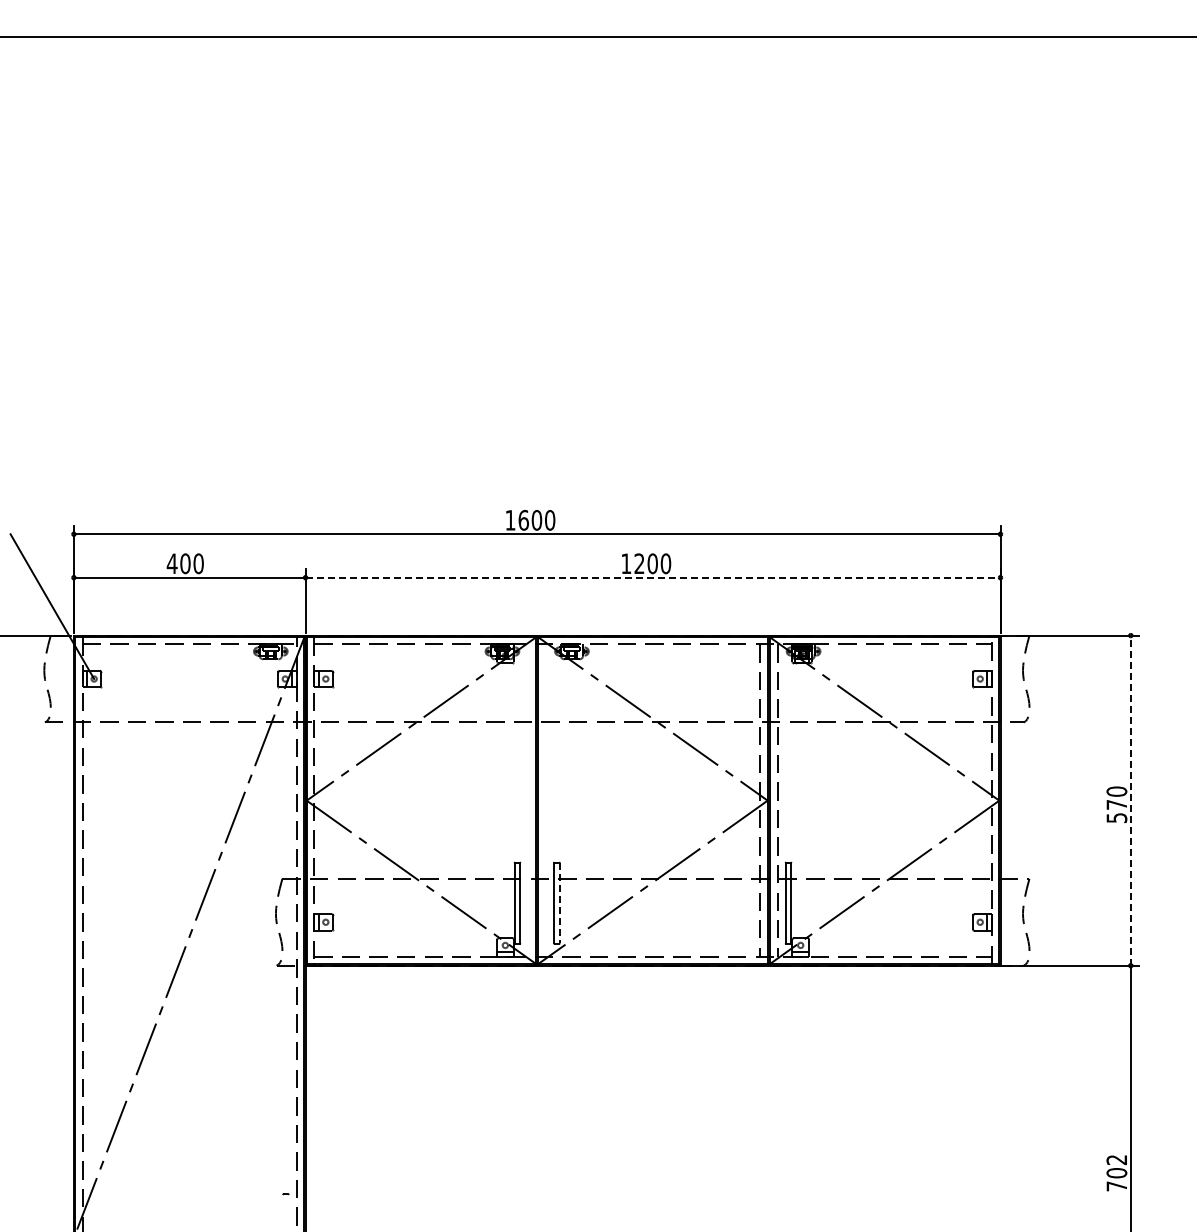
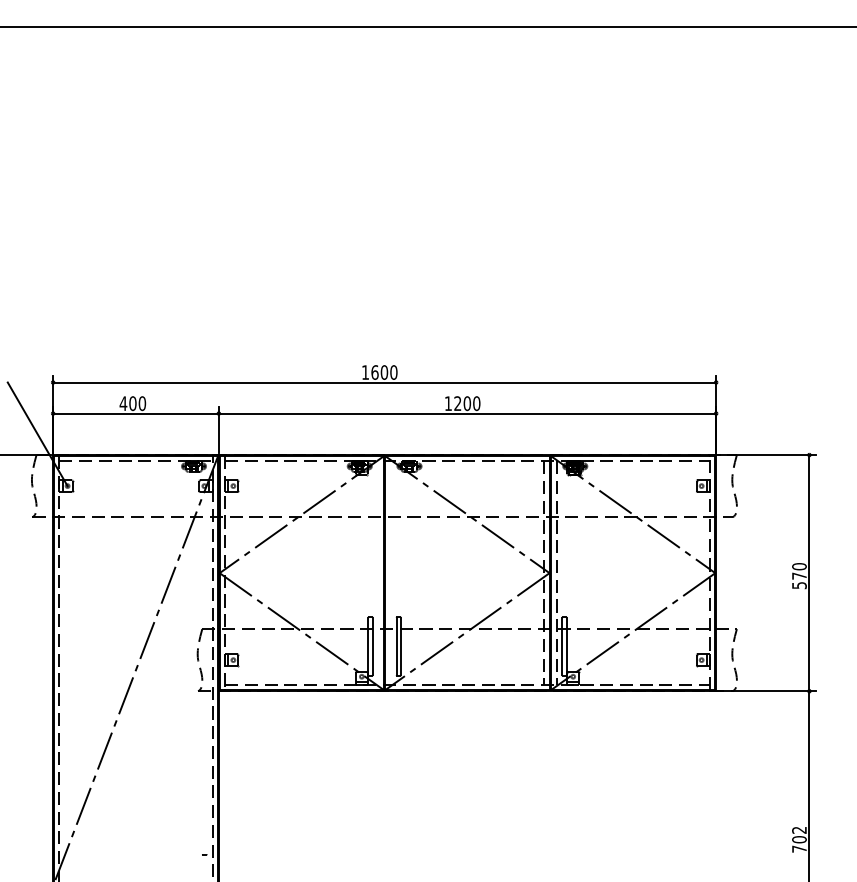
line: (653, 577) -> (467, 413), dashed -> solid
line: (1130, 800) -> (809, 573), dashed -> solid
line: (559, 903) -> (400, 646), dashed -> solid

